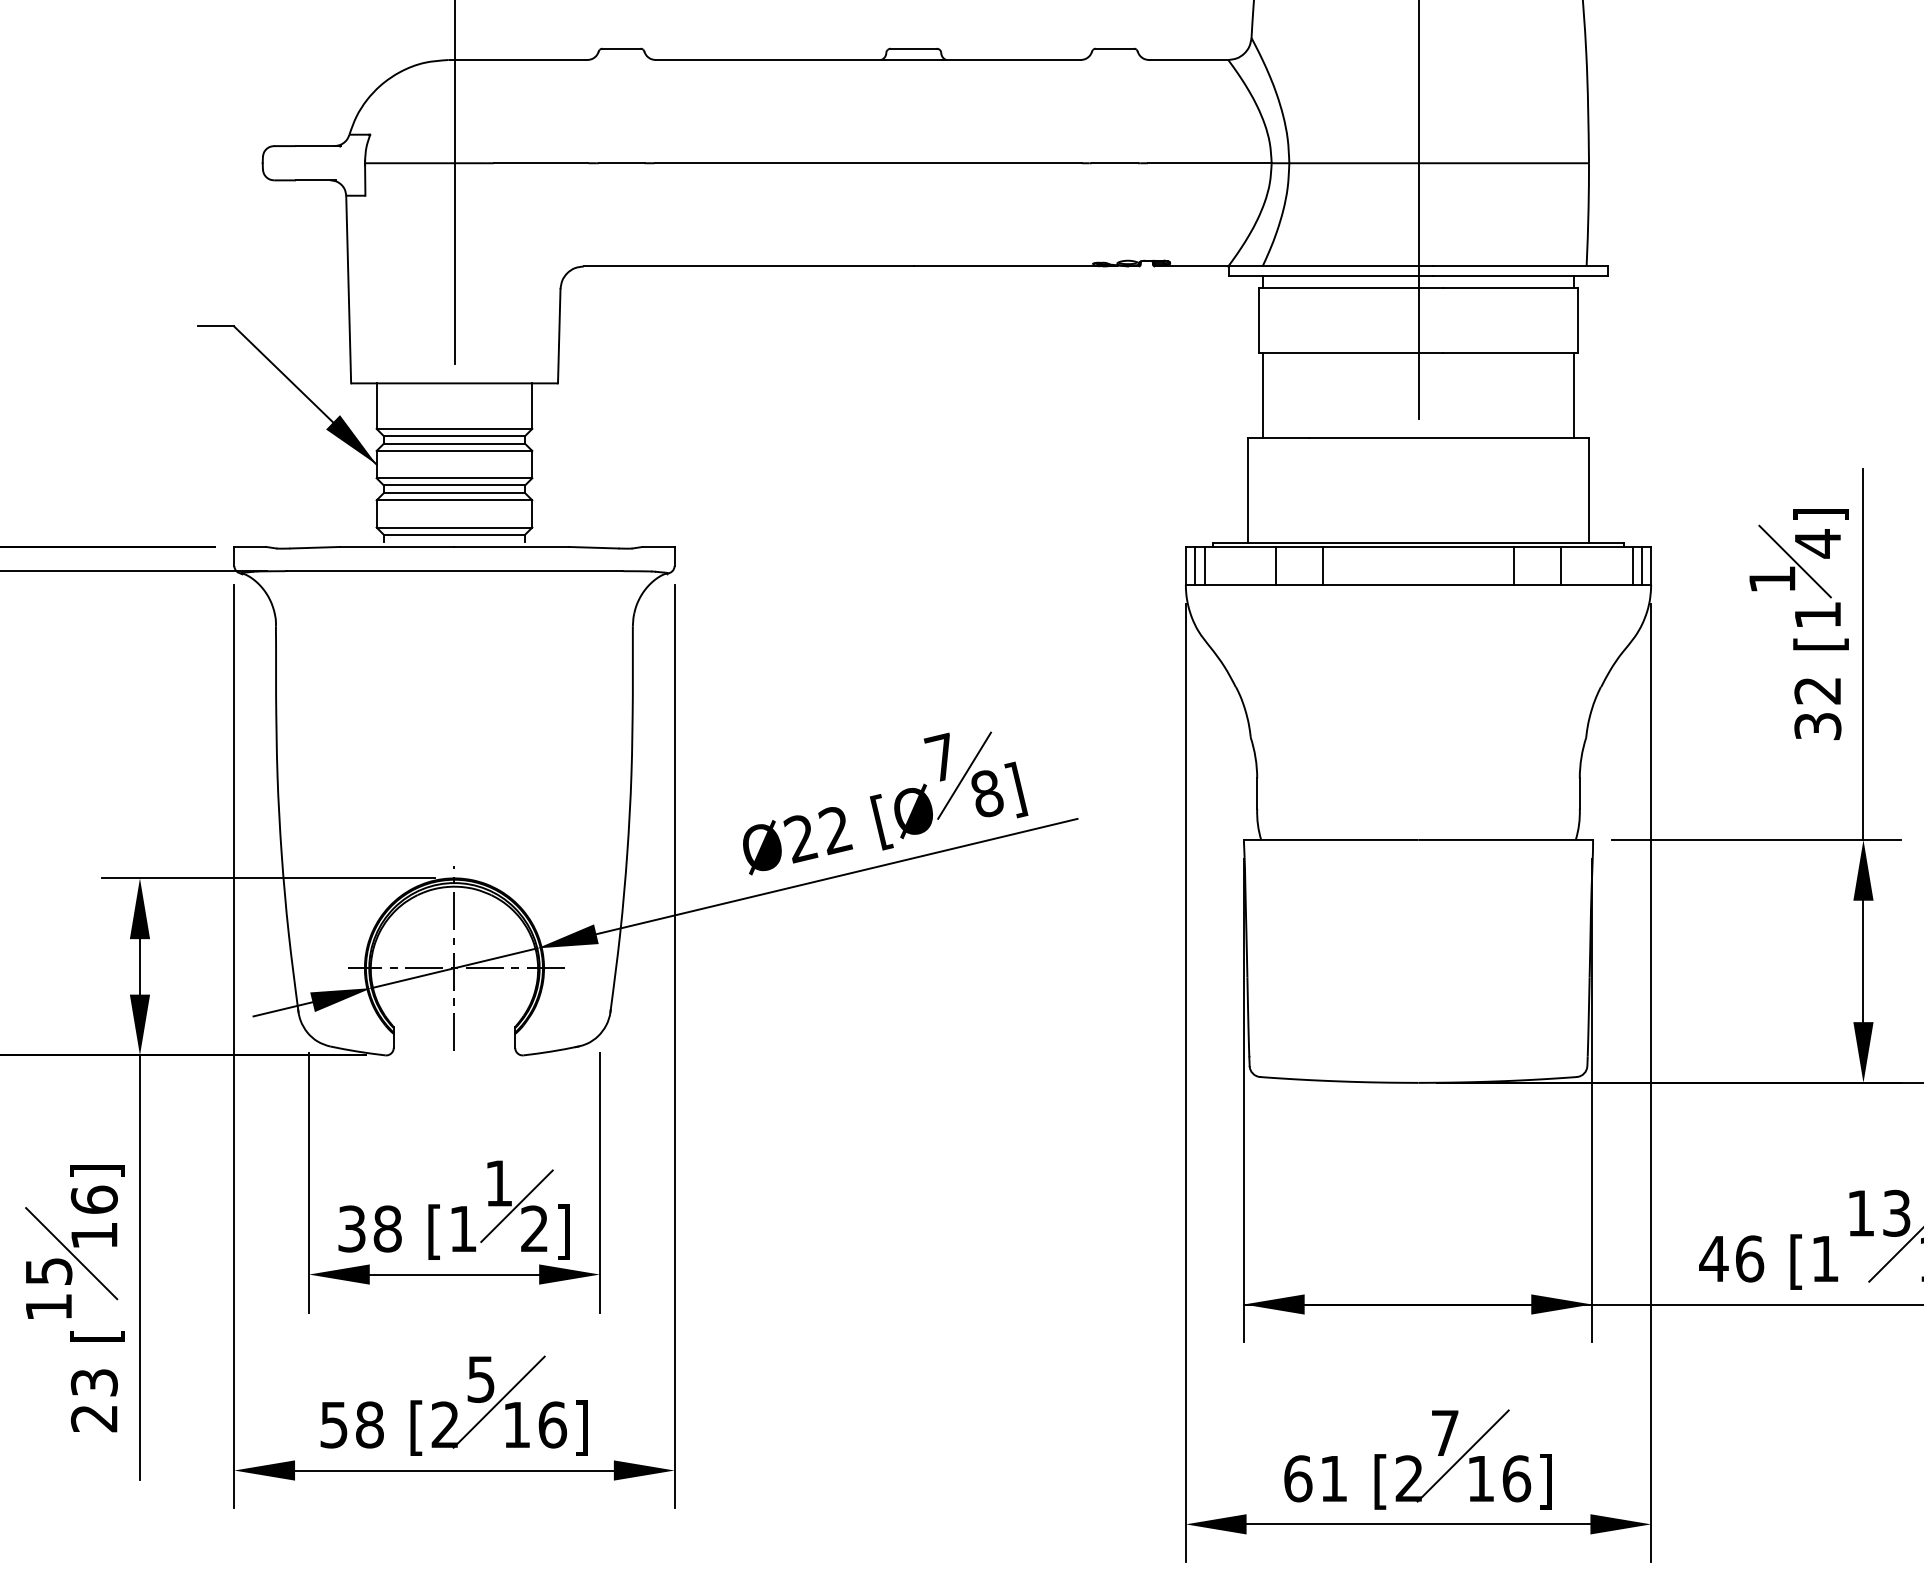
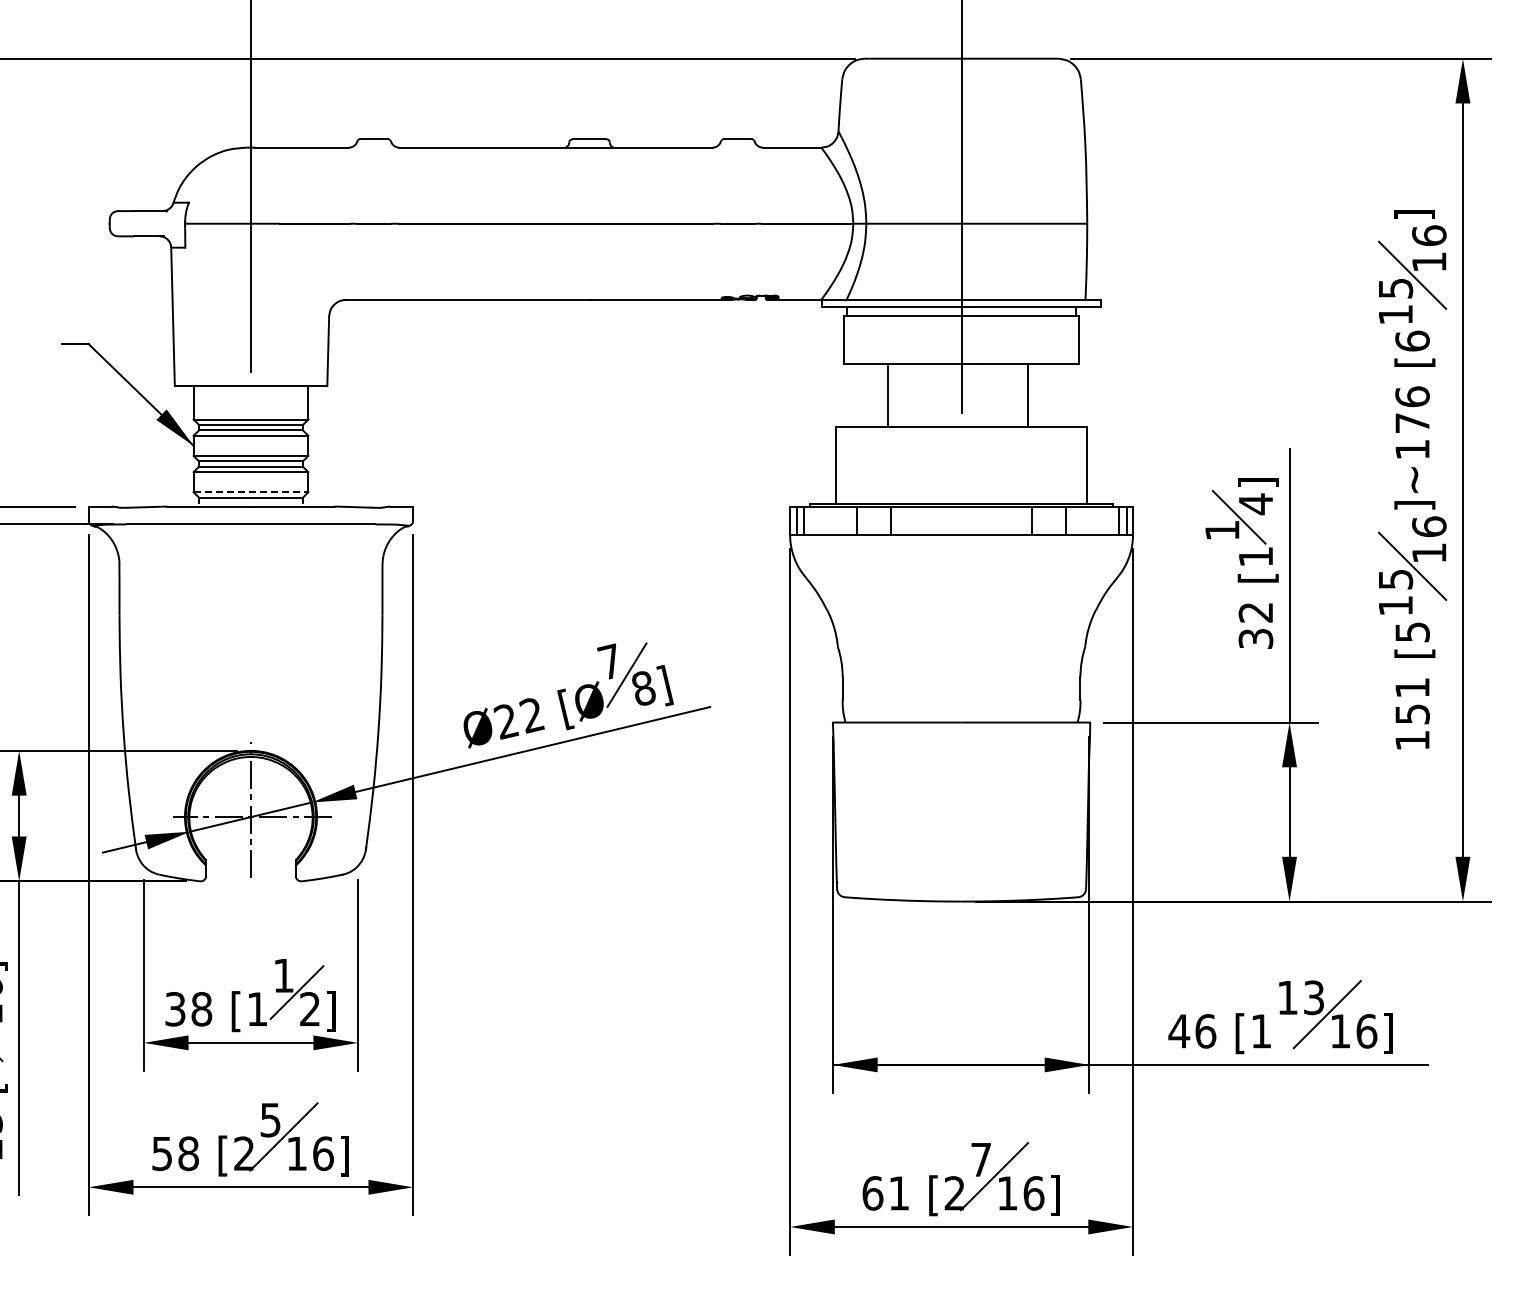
line: (1262, 394) -> (887, 394), moved
line: (1574, 394) -> (1028, 394), moved
line: (455, 527) -> (251, 492), solid -> dashed

